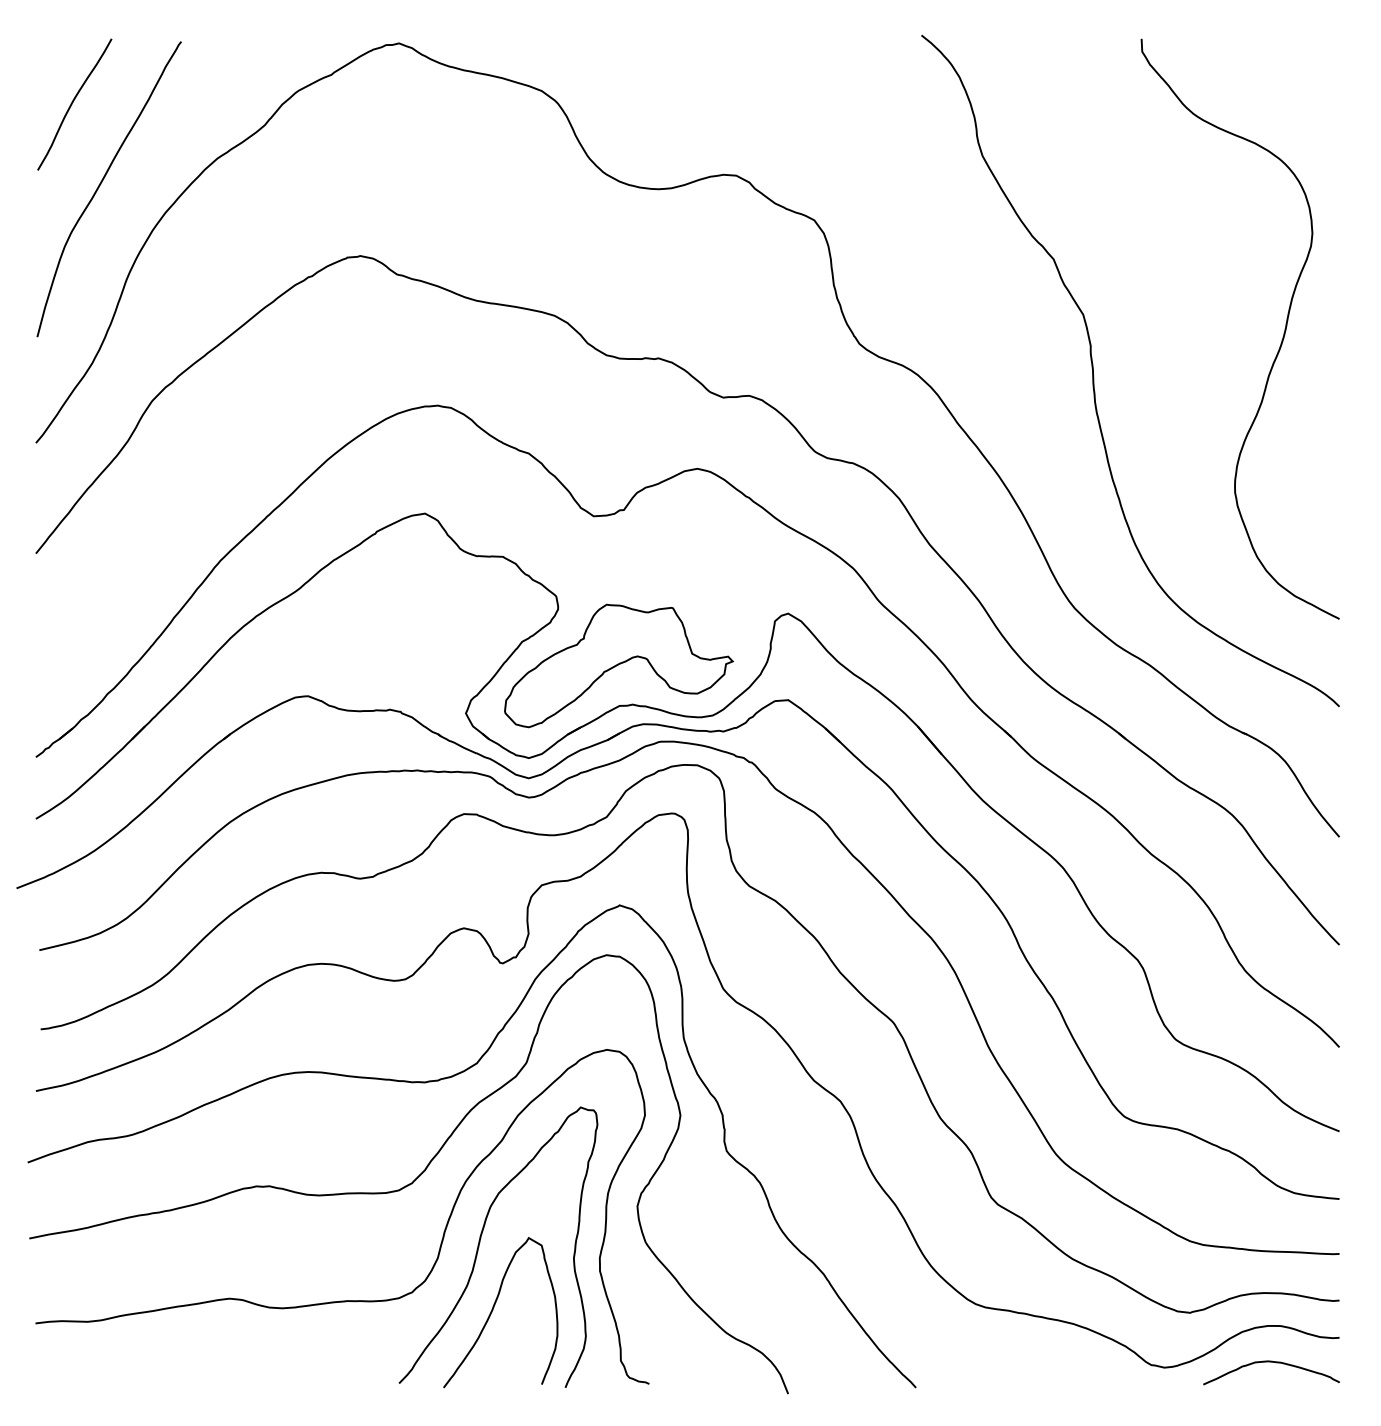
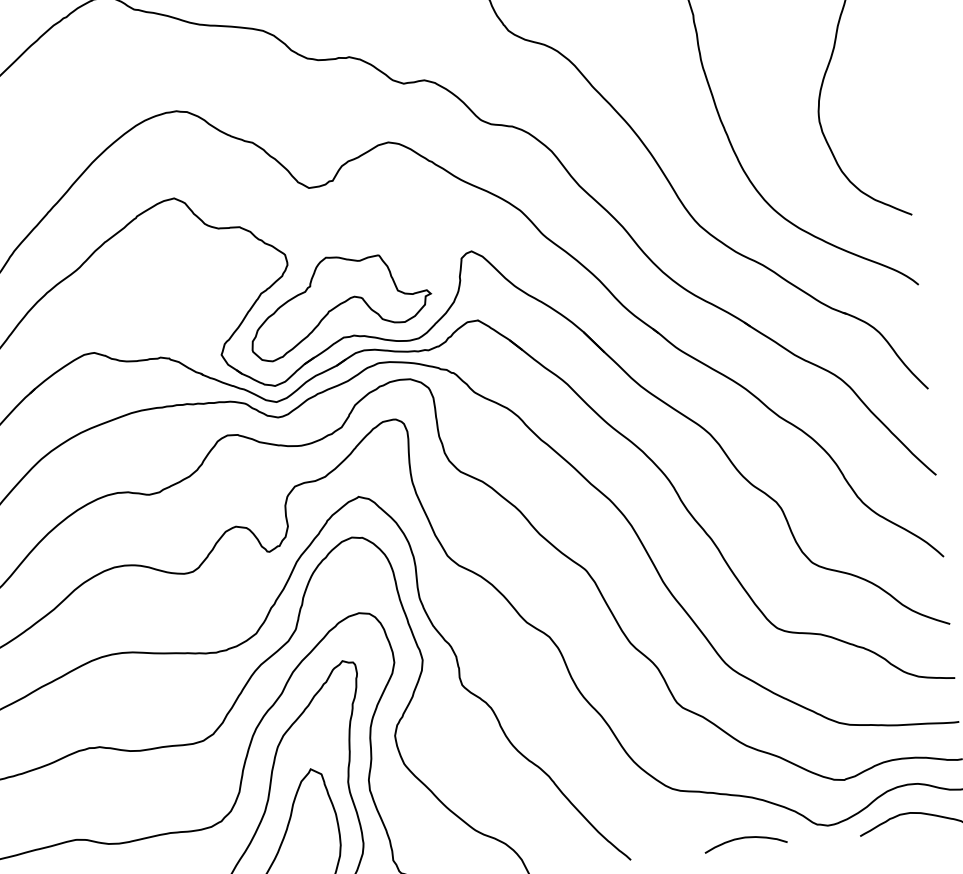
curve: (1060, 1373) -> (745, 838), added

